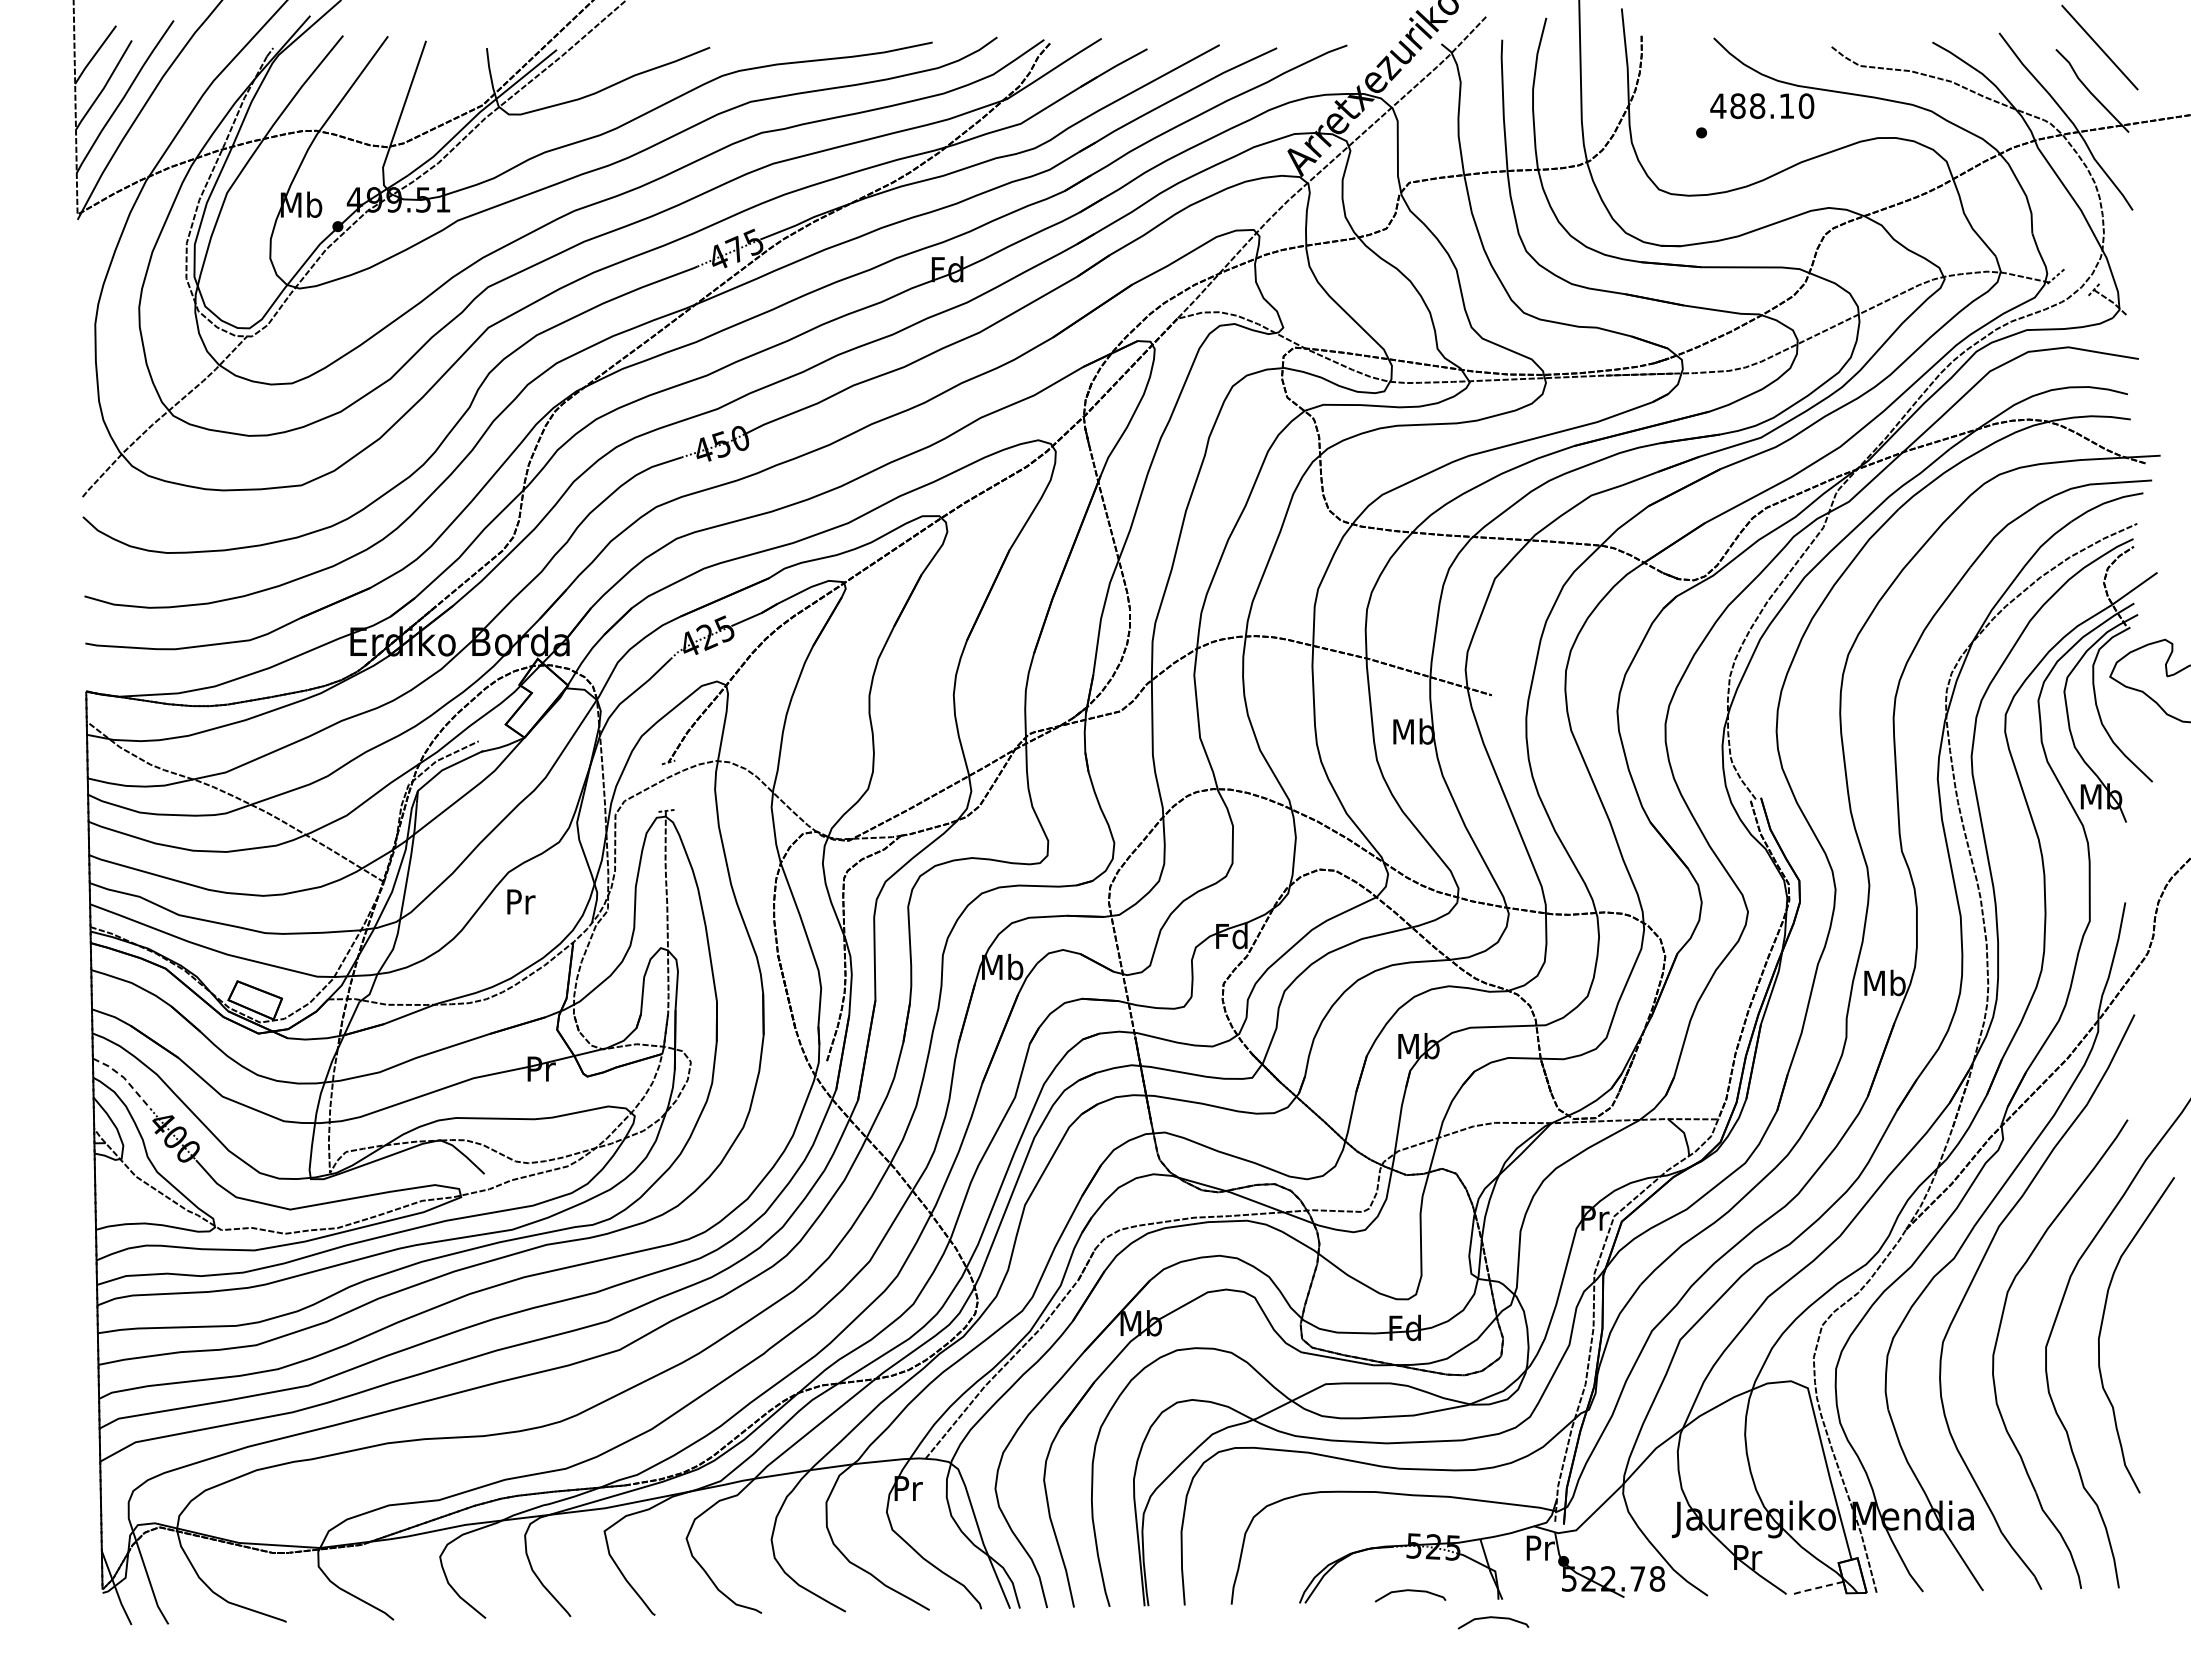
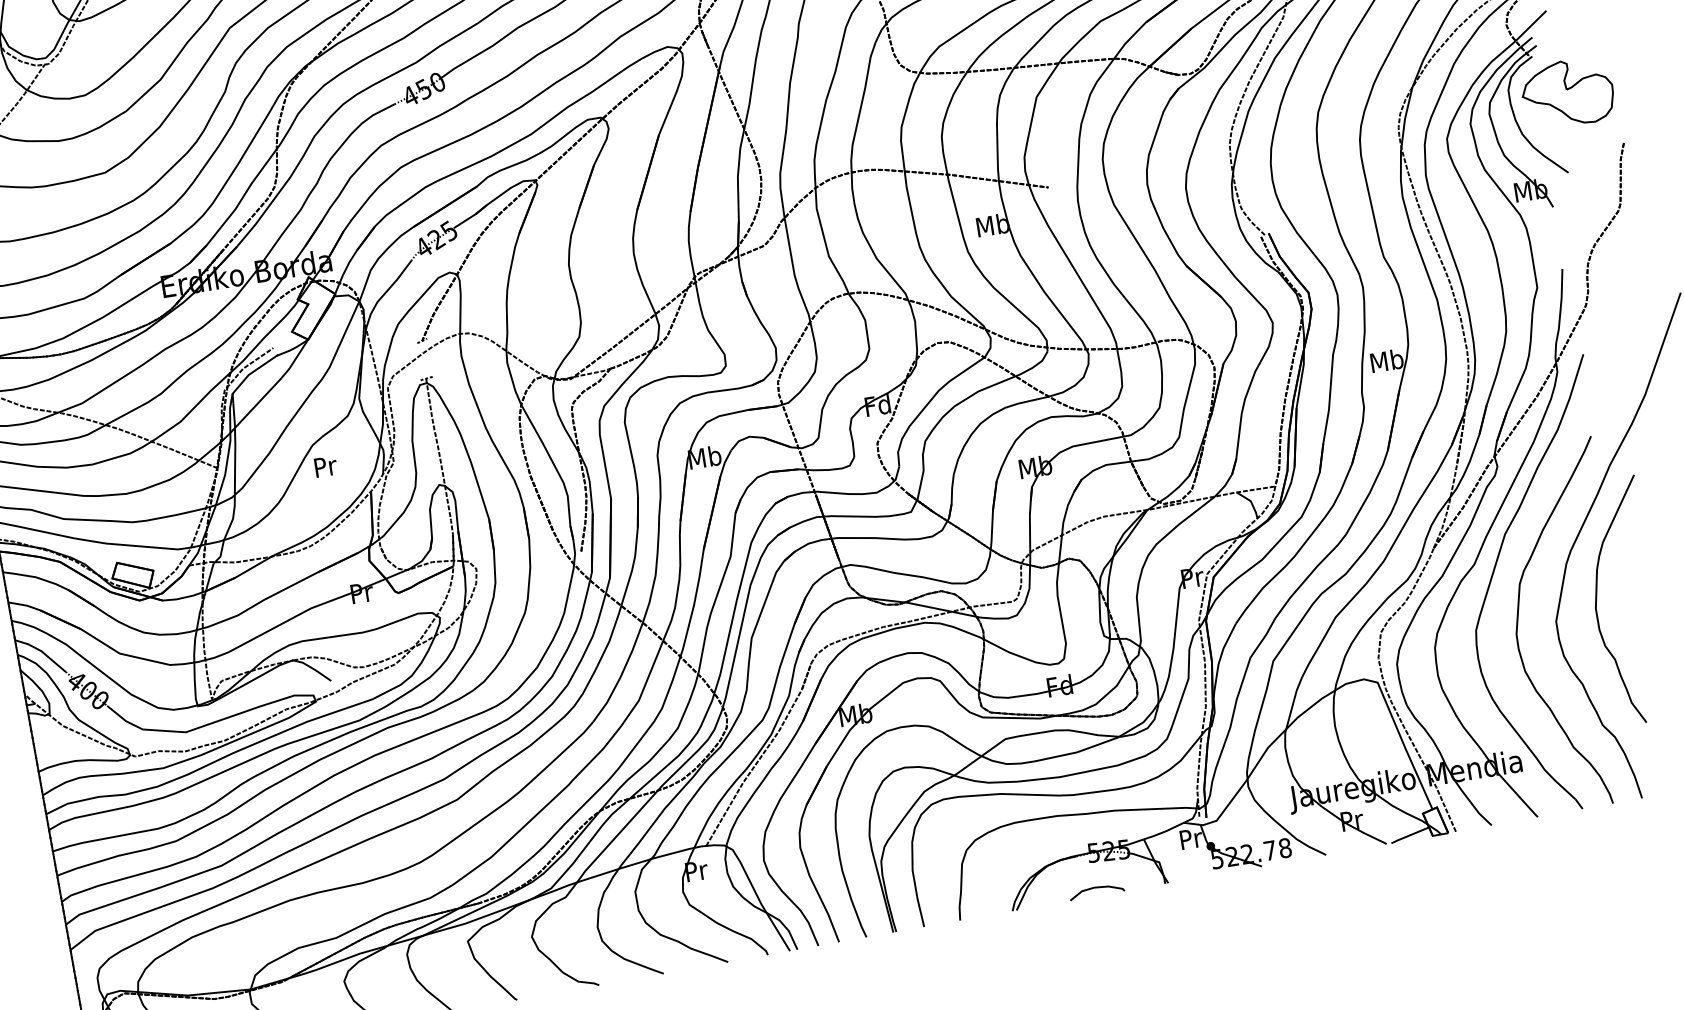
line: (125, 1079) -> (42, 652), dashed -> solid
line: (1817, 1587) -> (1409, 835), dashed -> solid
curve: (1493, 1618) -> (1163, 898), removed

